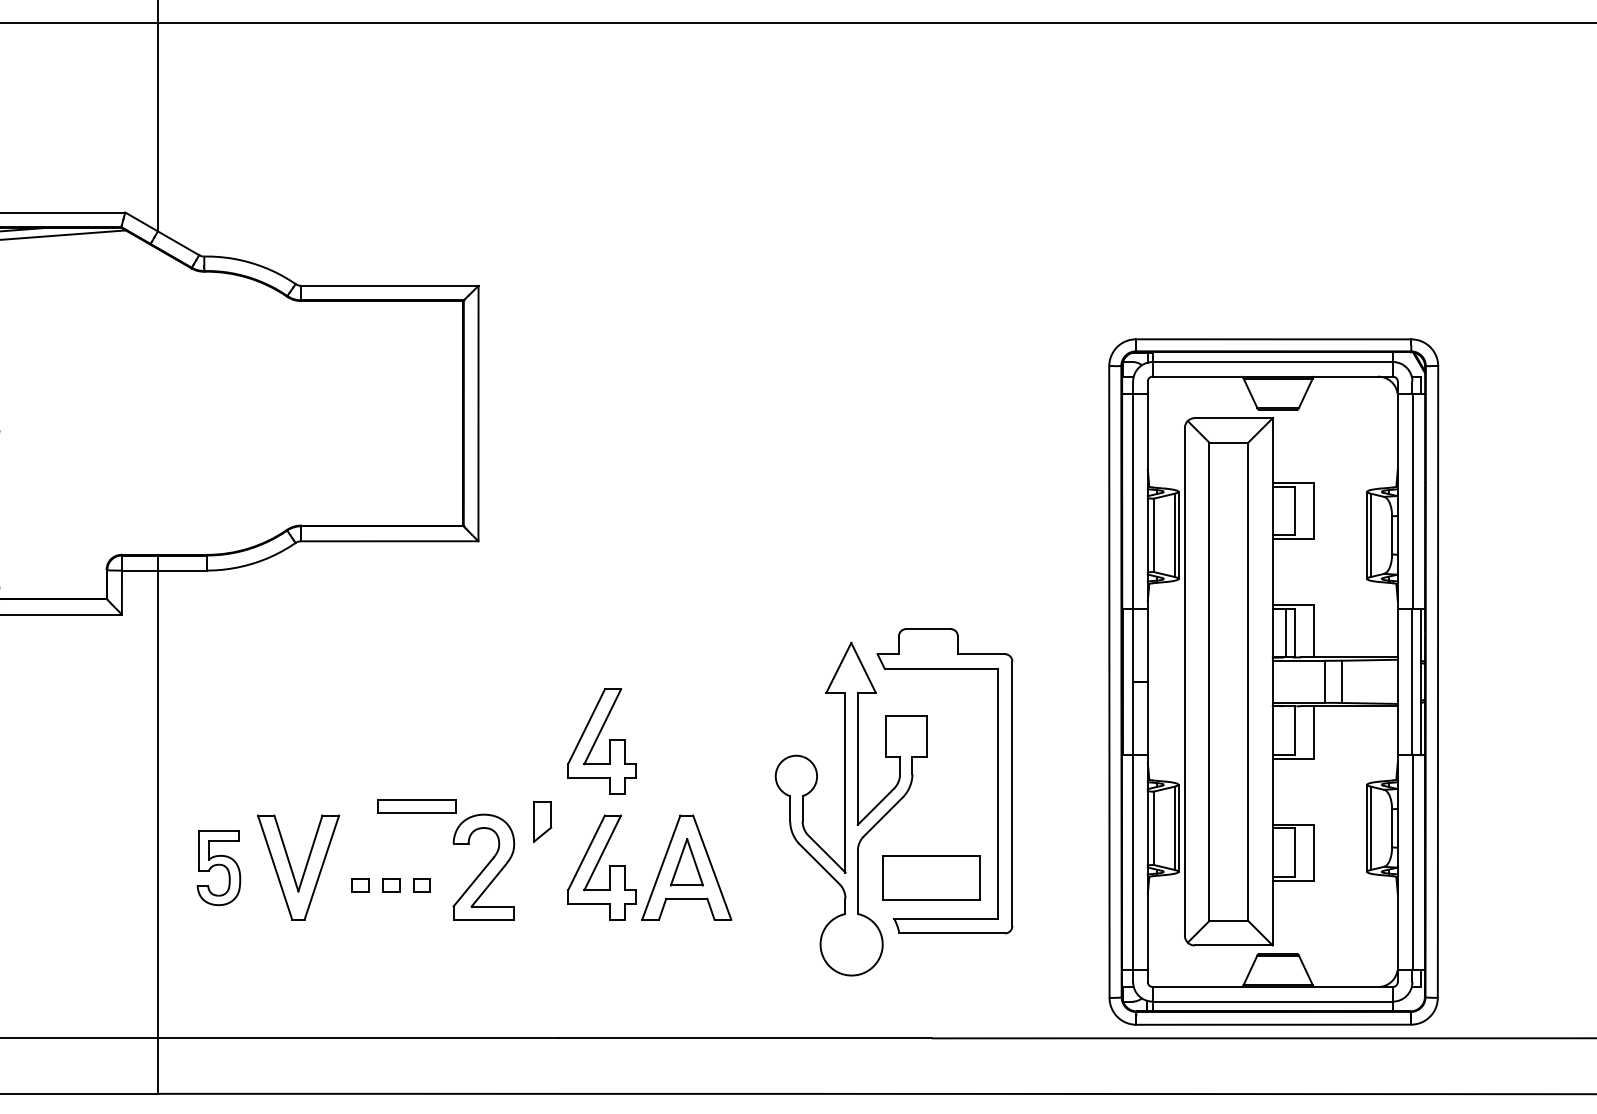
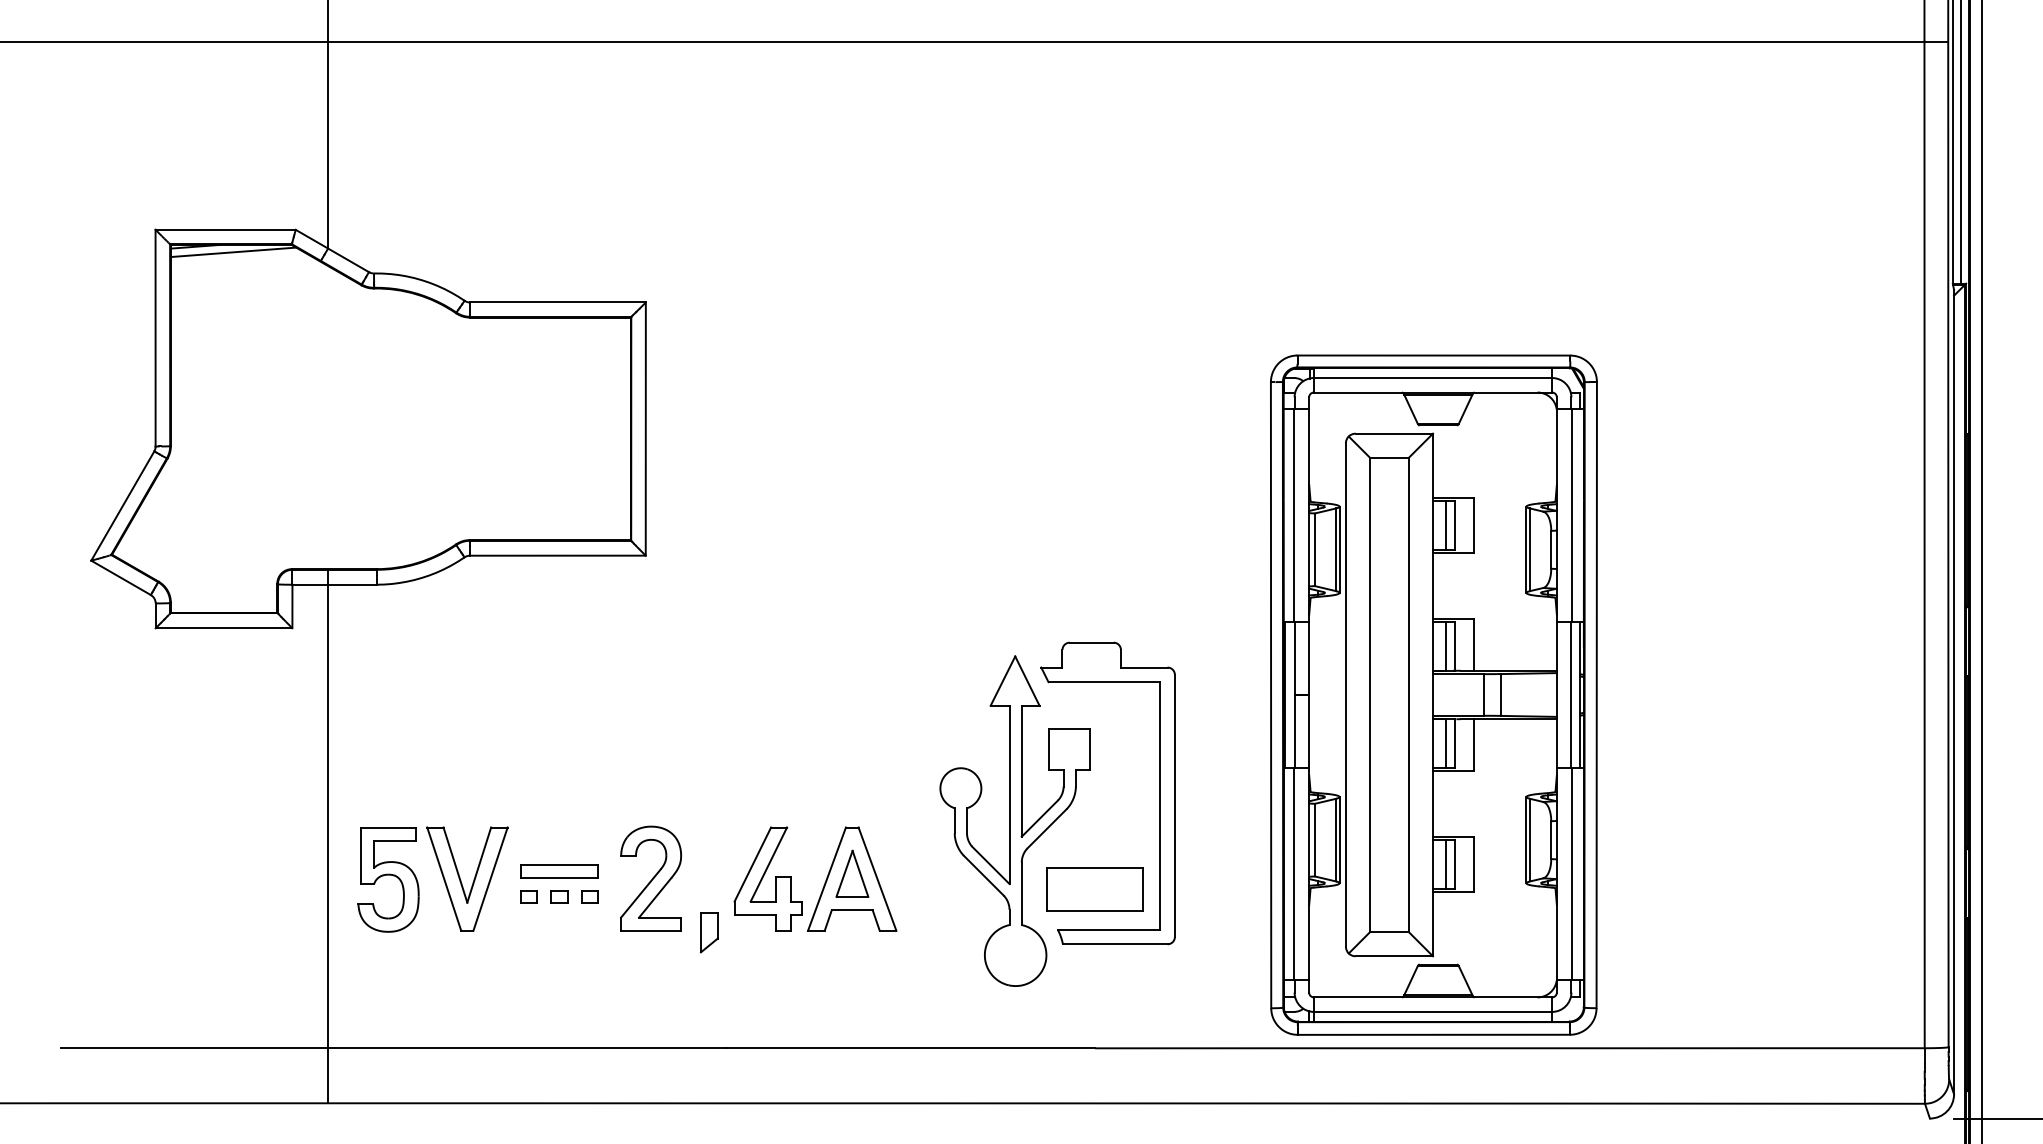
line: (1286, 510) -> (1446, 525), added
line: (1286, 730) -> (1446, 743), added
part: (601, 740) -> (767, 753), removed
part: (416, 806) -> (559, 871), moved
part: (542, 821) -> (709, 932), moved
line: (1286, 852) -> (1446, 864), added
part: (218, 868) -> (388, 879), size x1.43

